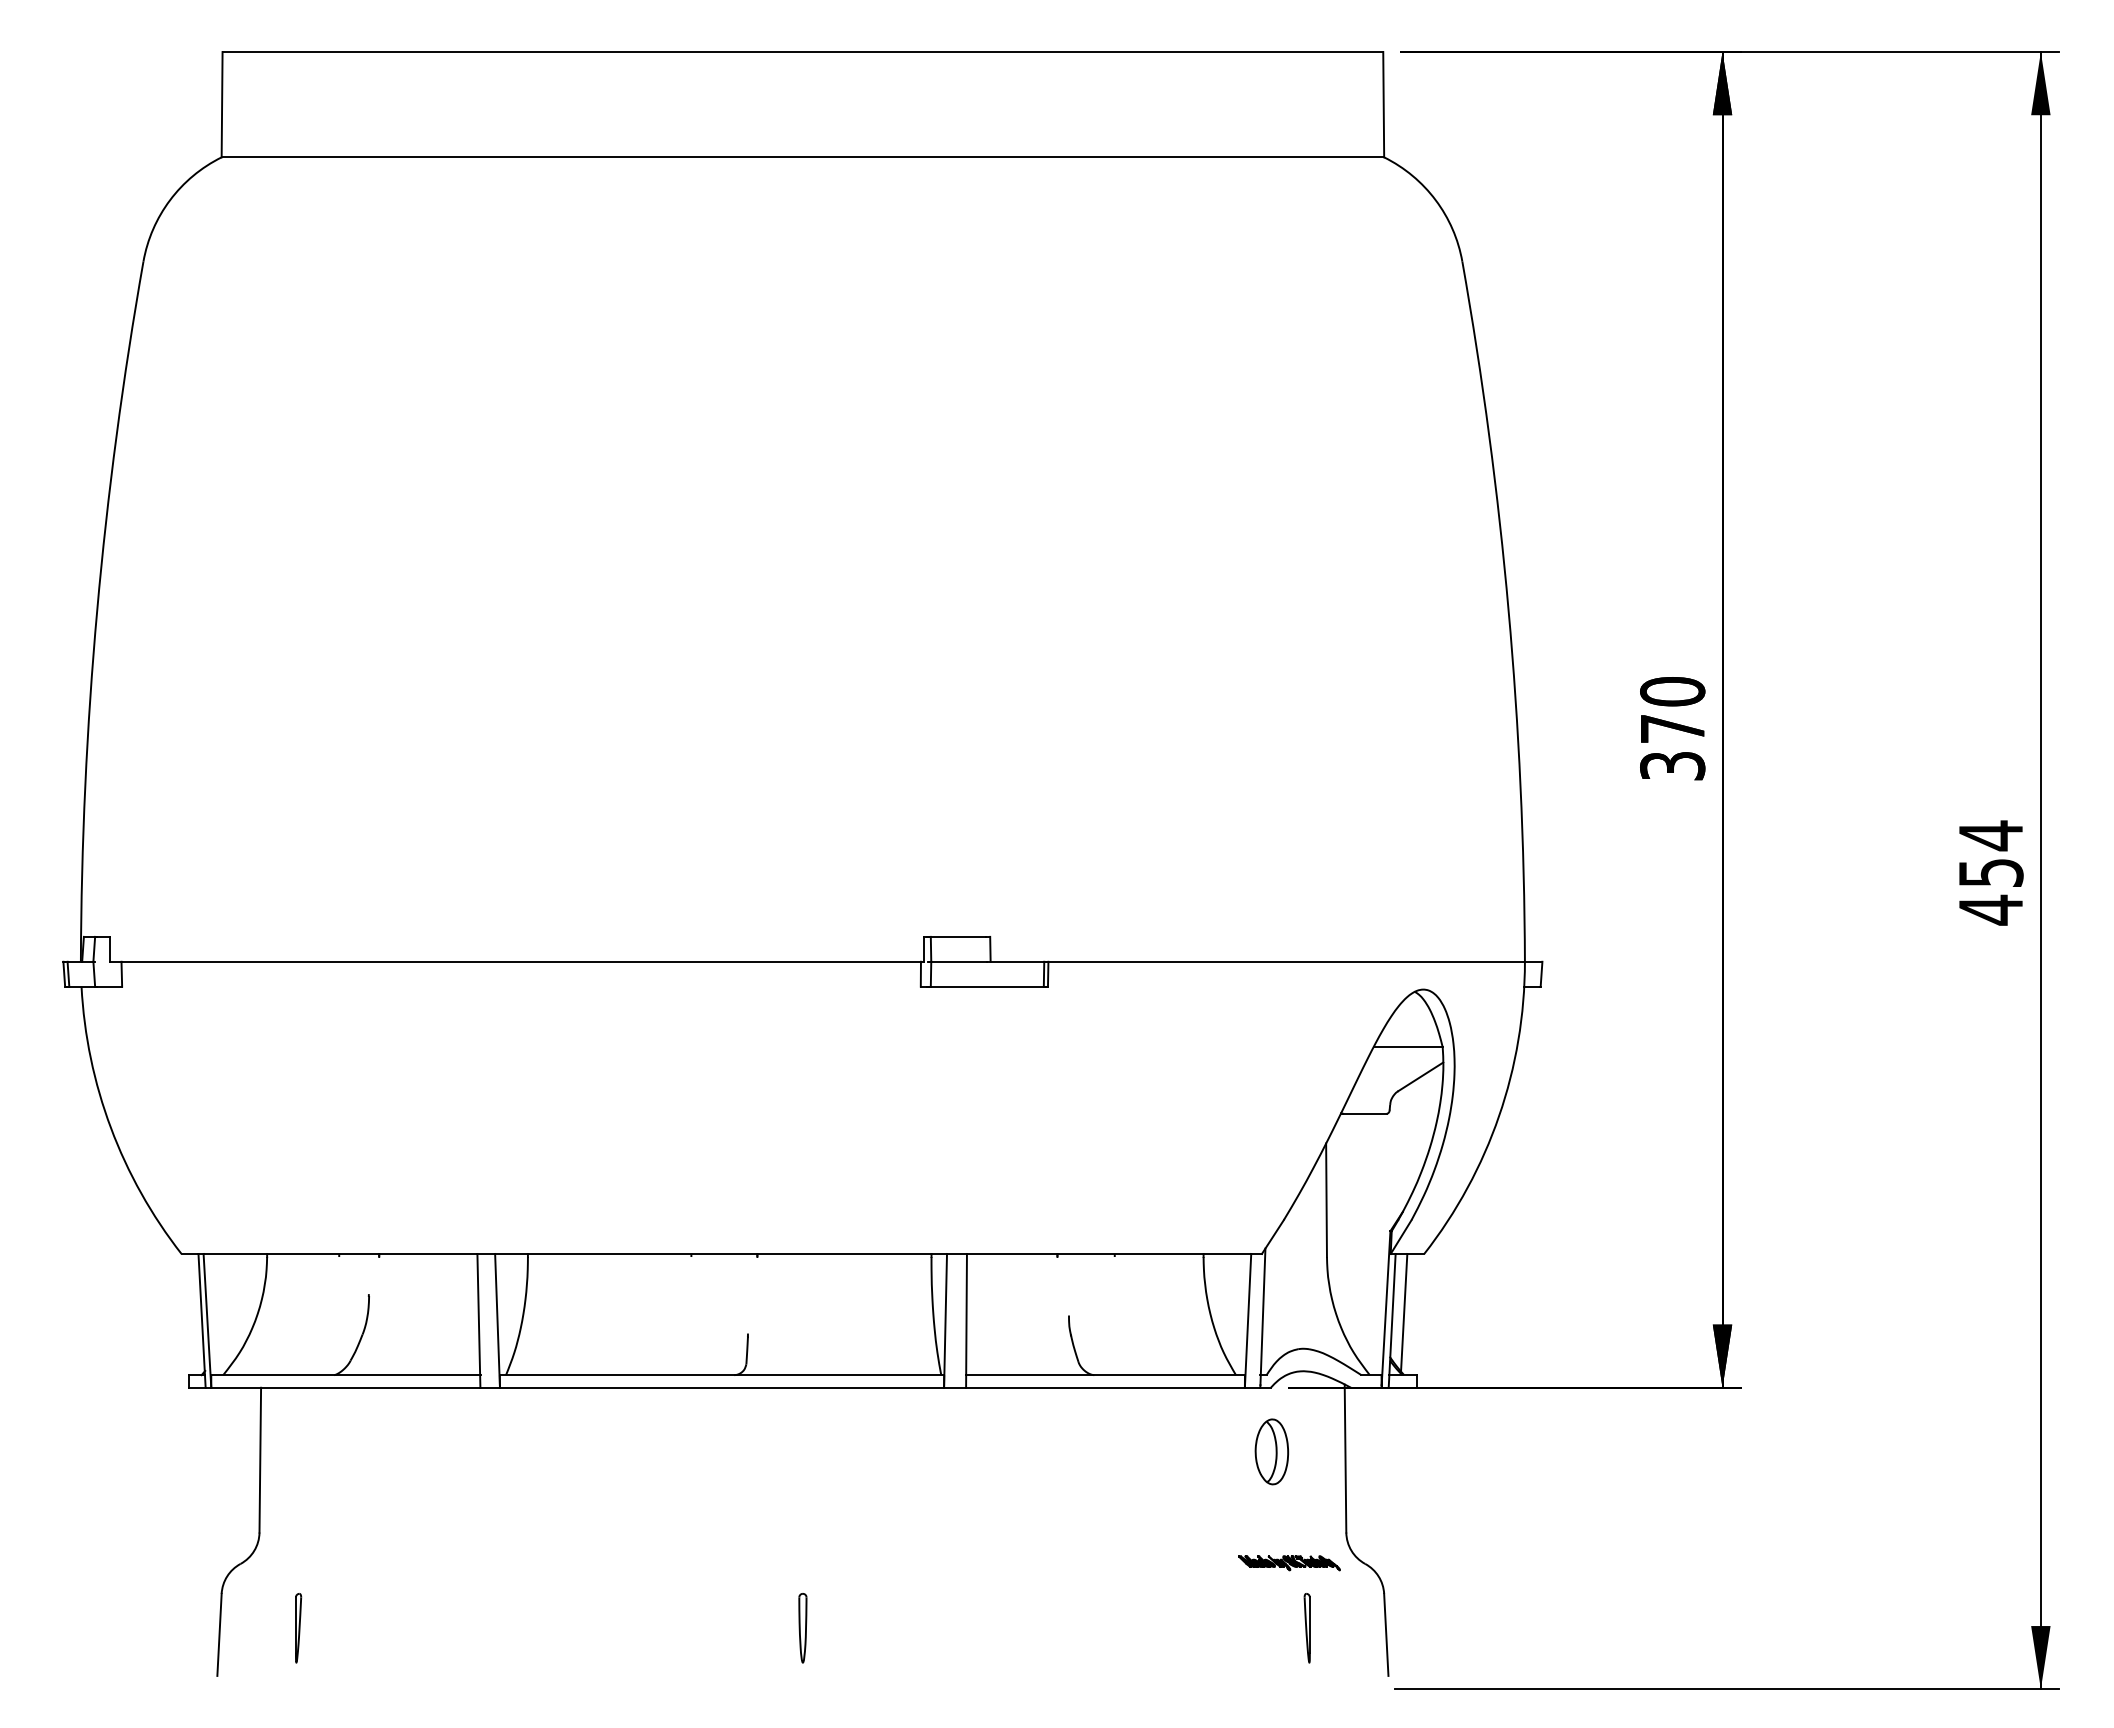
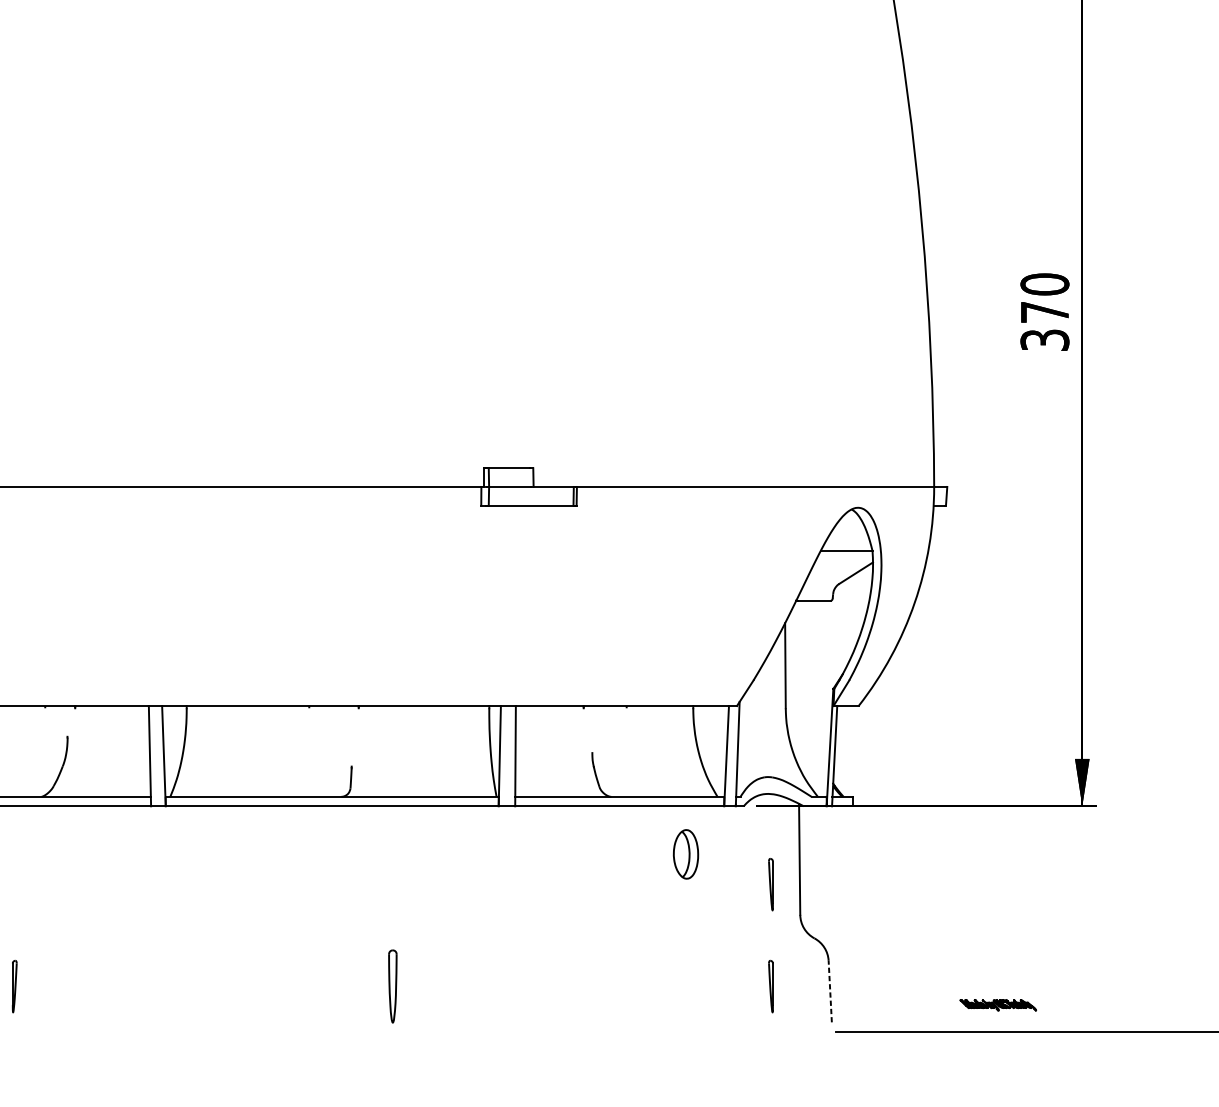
line: (1404, 1312) -> (843, 749), removed
part: (1271, 1451) -> (685, 854), moved
part: (1306, 1492) -> (770, 884), added
part: (1289, 1563) -> (998, 1005), moved
part: (802, 1628) -> (392, 986), size x1.4
line: (1386, 1634) -> (830, 991), solid -> dashed

